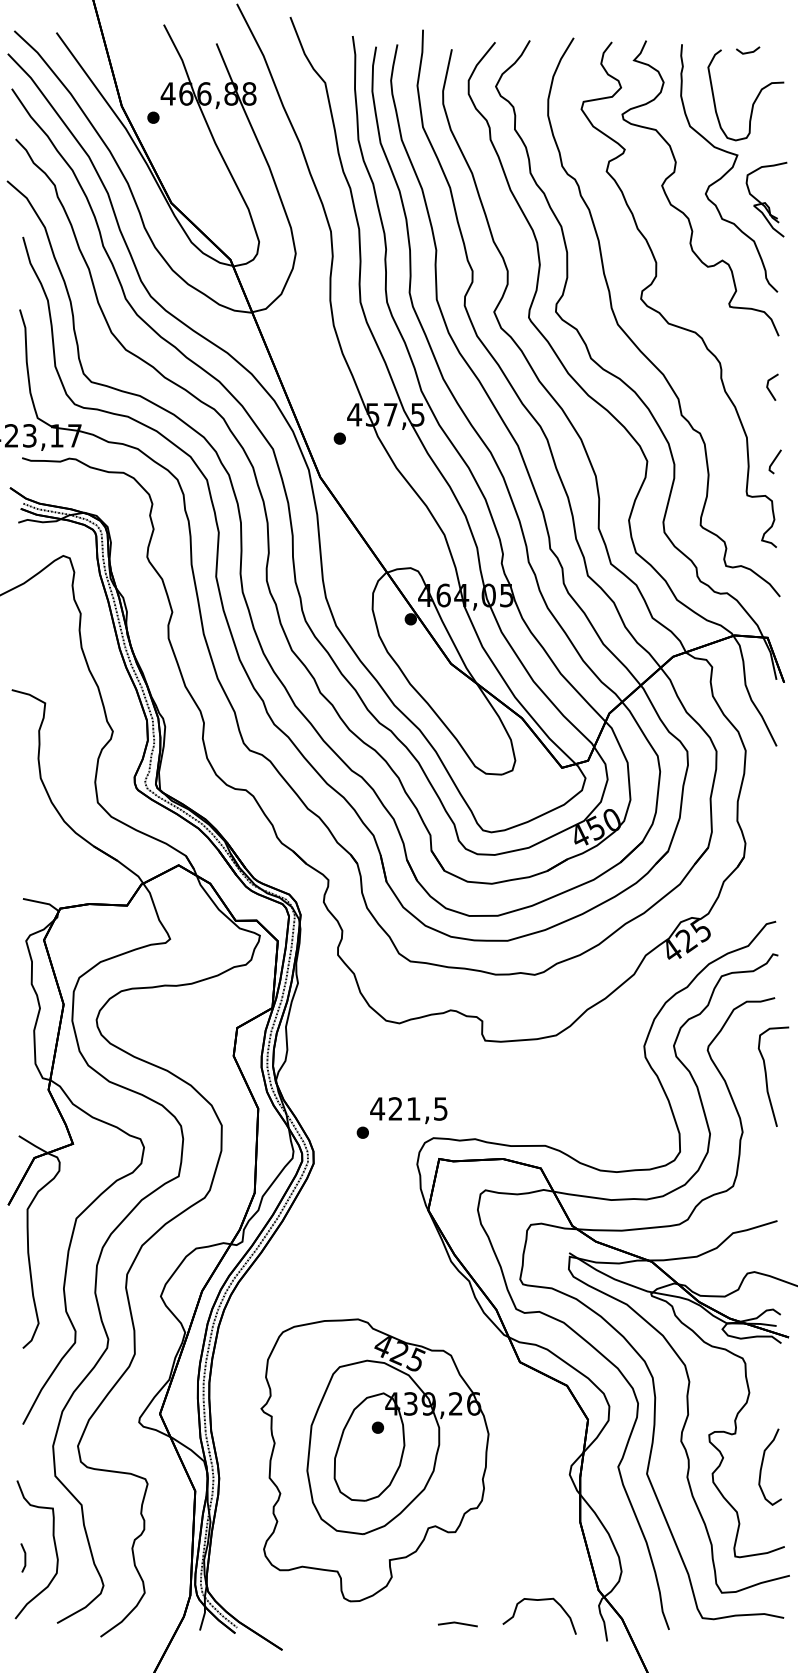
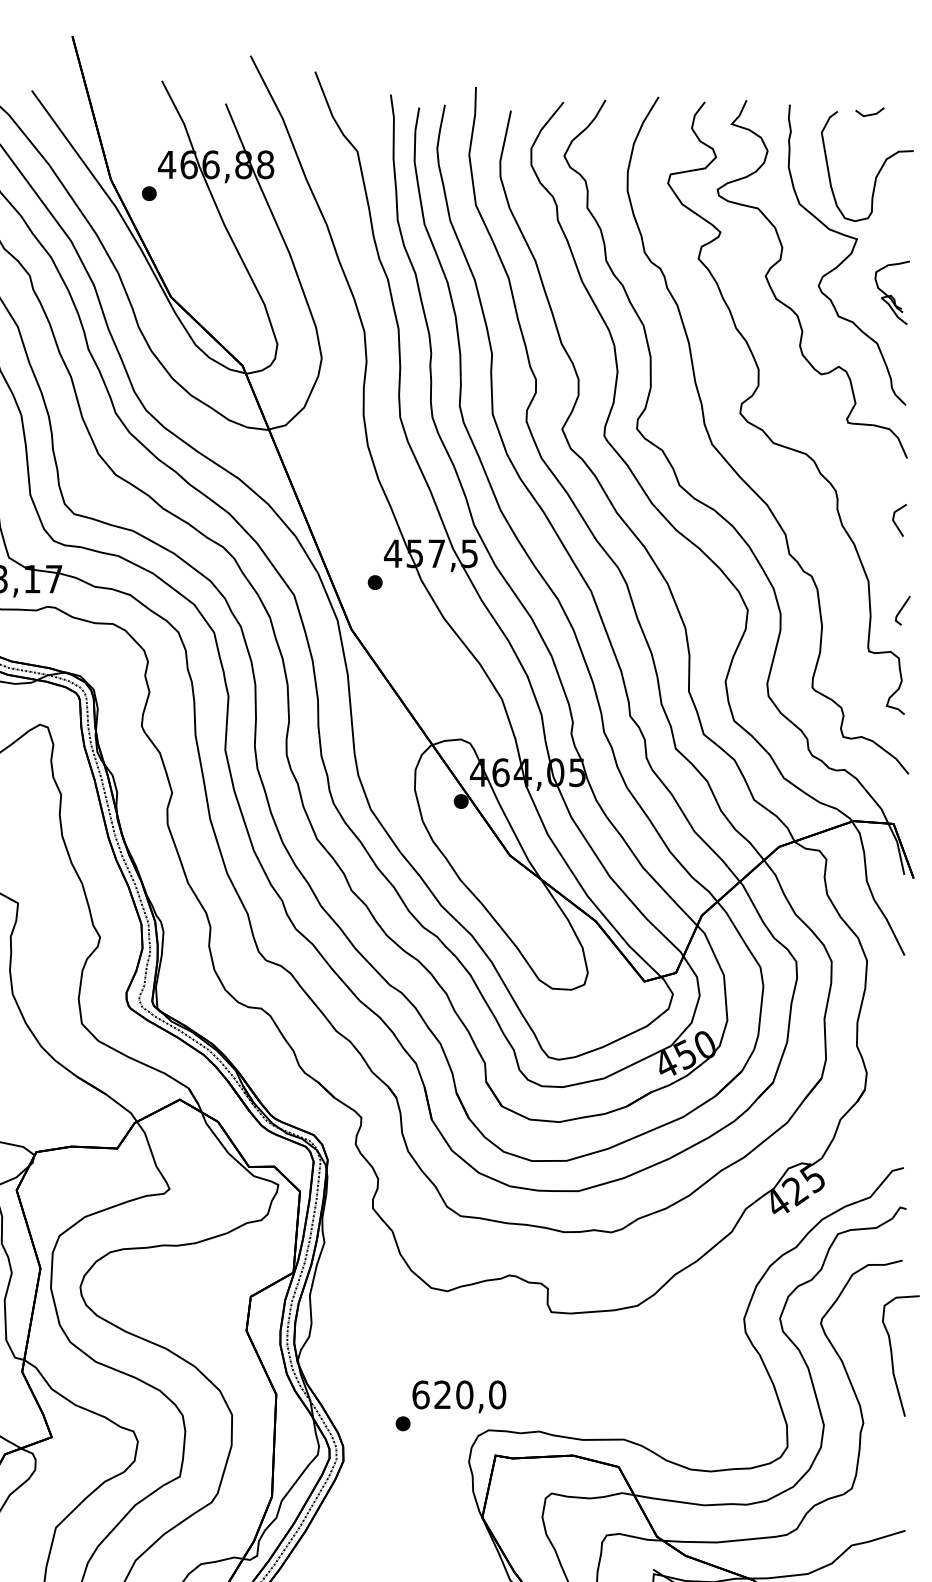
part: (766, 199) -> (892, 292), size x0.7
text: (408, 1108) -> (458, 1394), 421,5 -> 620,0

